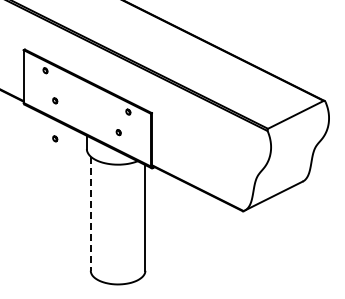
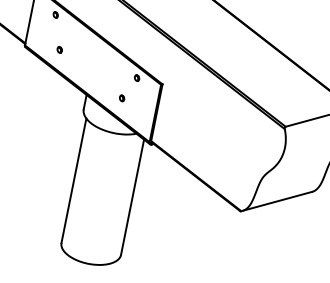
part: (55, 138) -> (51, 91), removed
line: (90, 214) -> (73, 181), dashed -> solid

